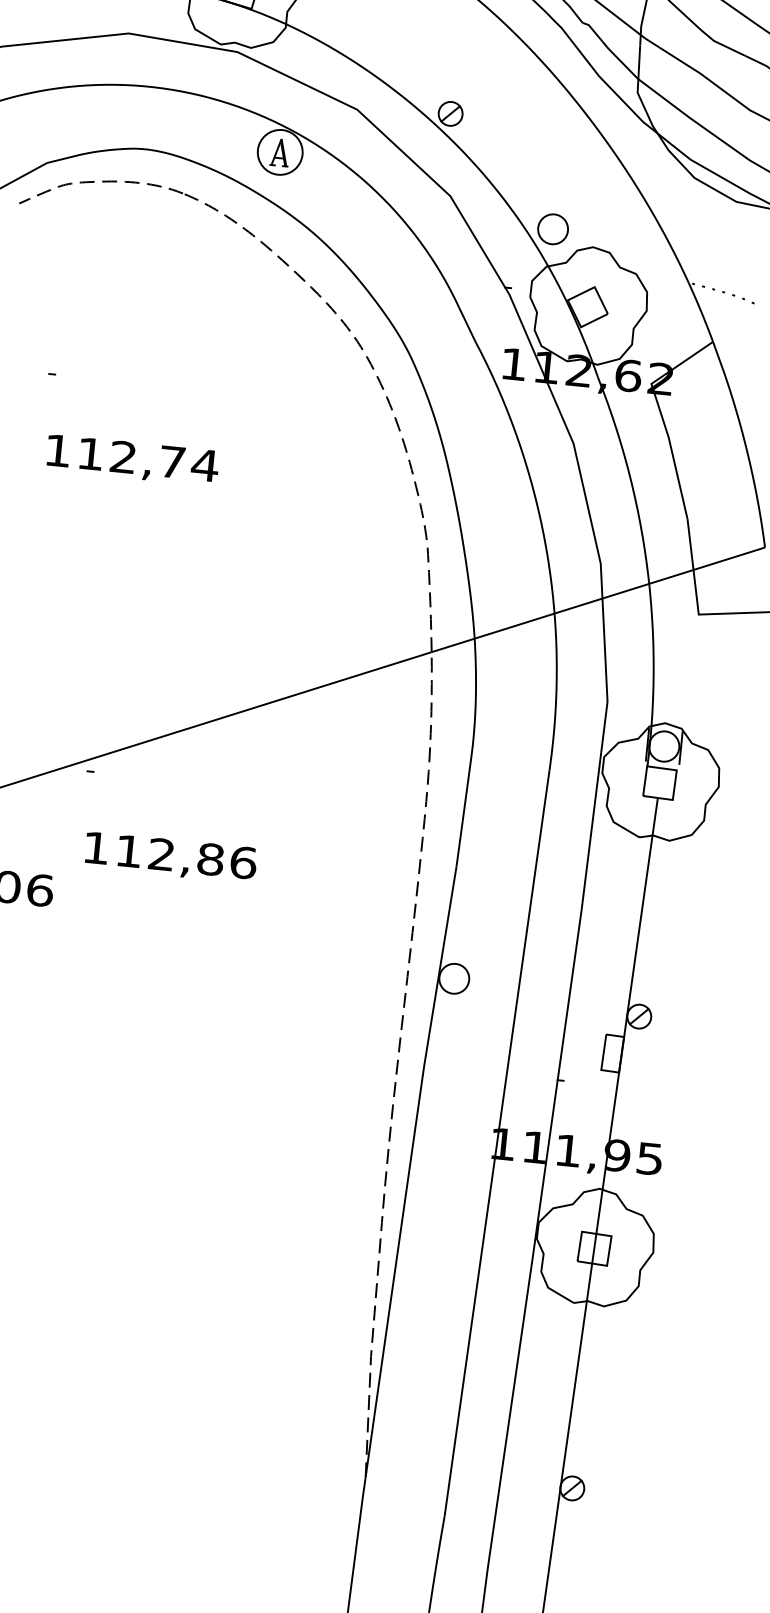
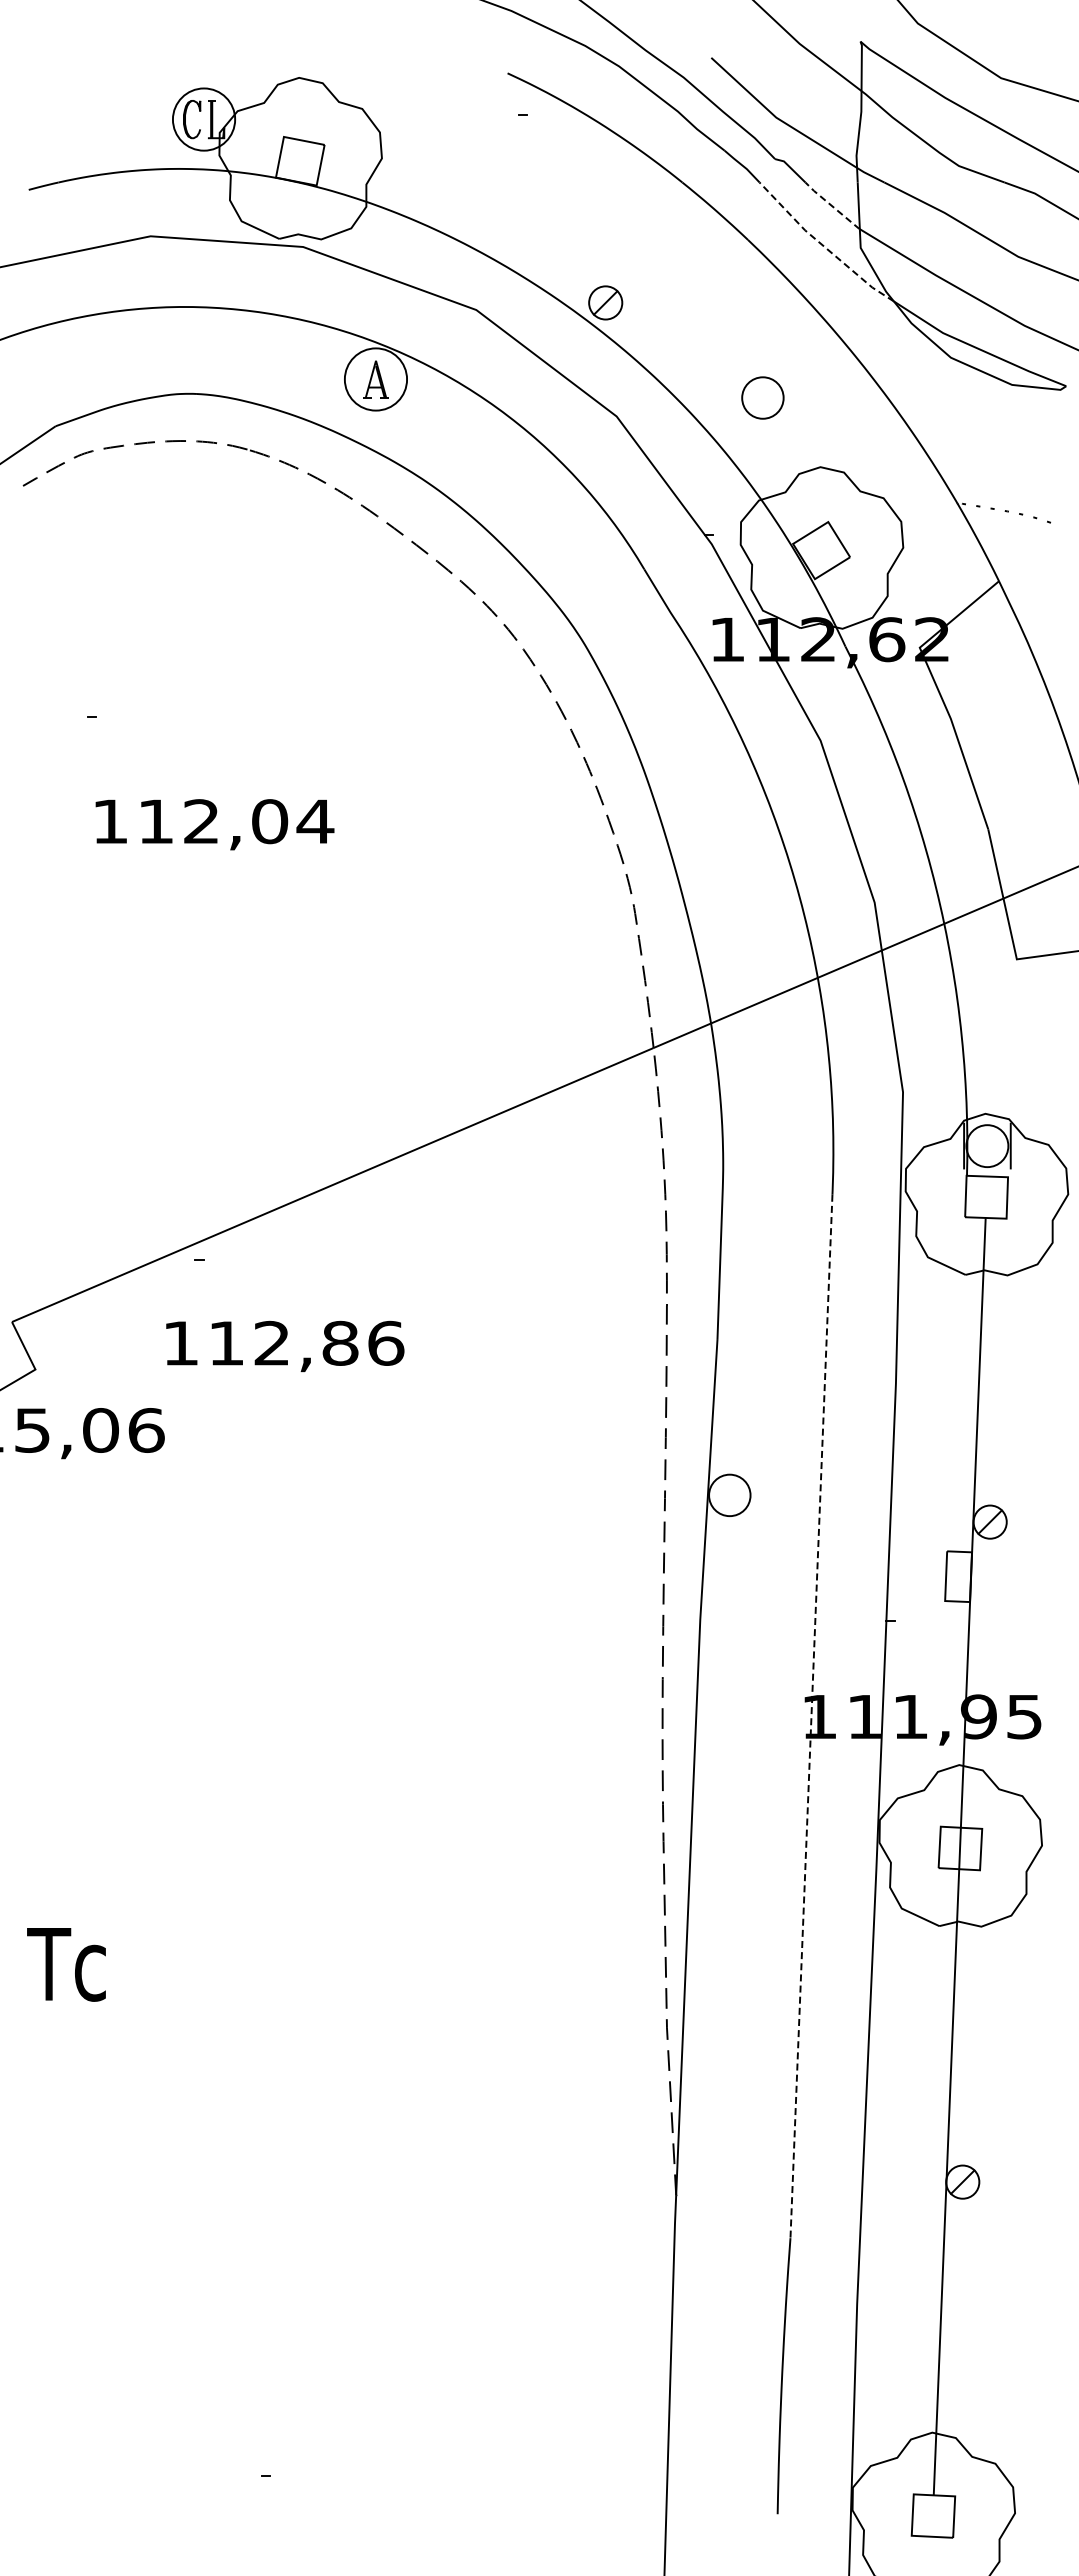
line: (619, 60) -> (831, 205), solid -> dashed
line: (611, 88) -> (823, 245), solid -> dashed
part: (552, 228) -> (762, 397), moved
text: (172, 462) -> (270, 821), 112,74 -> 112,04
text: (171, 857) -> (285, 1346), moved
line: (497, 1143) -> (811, 1716), solid -> dashed

